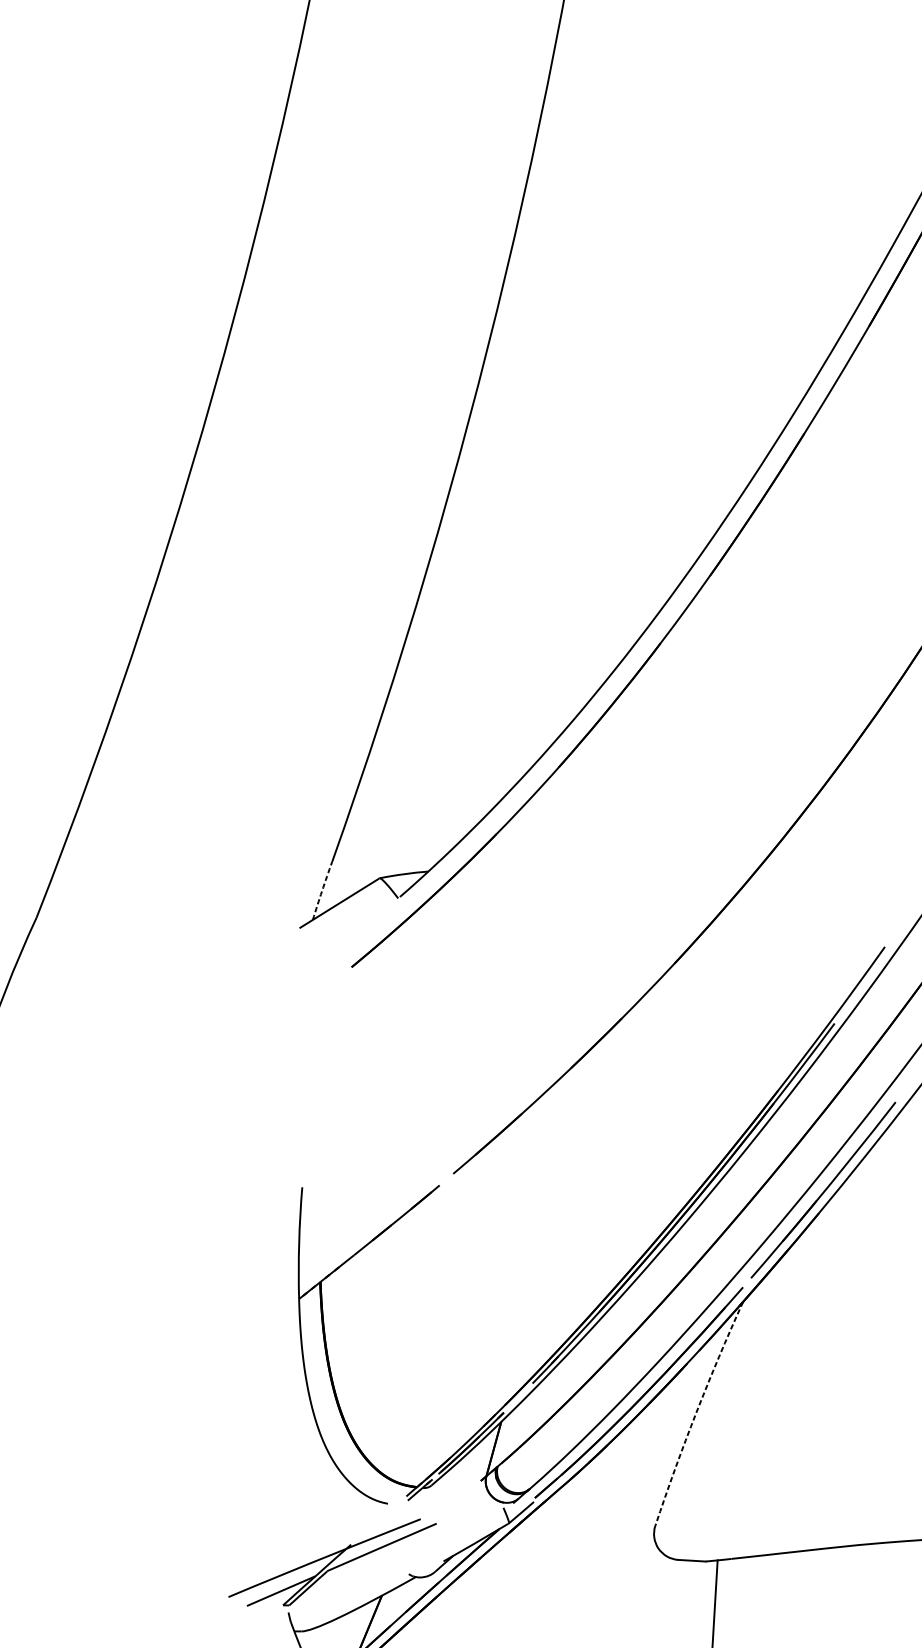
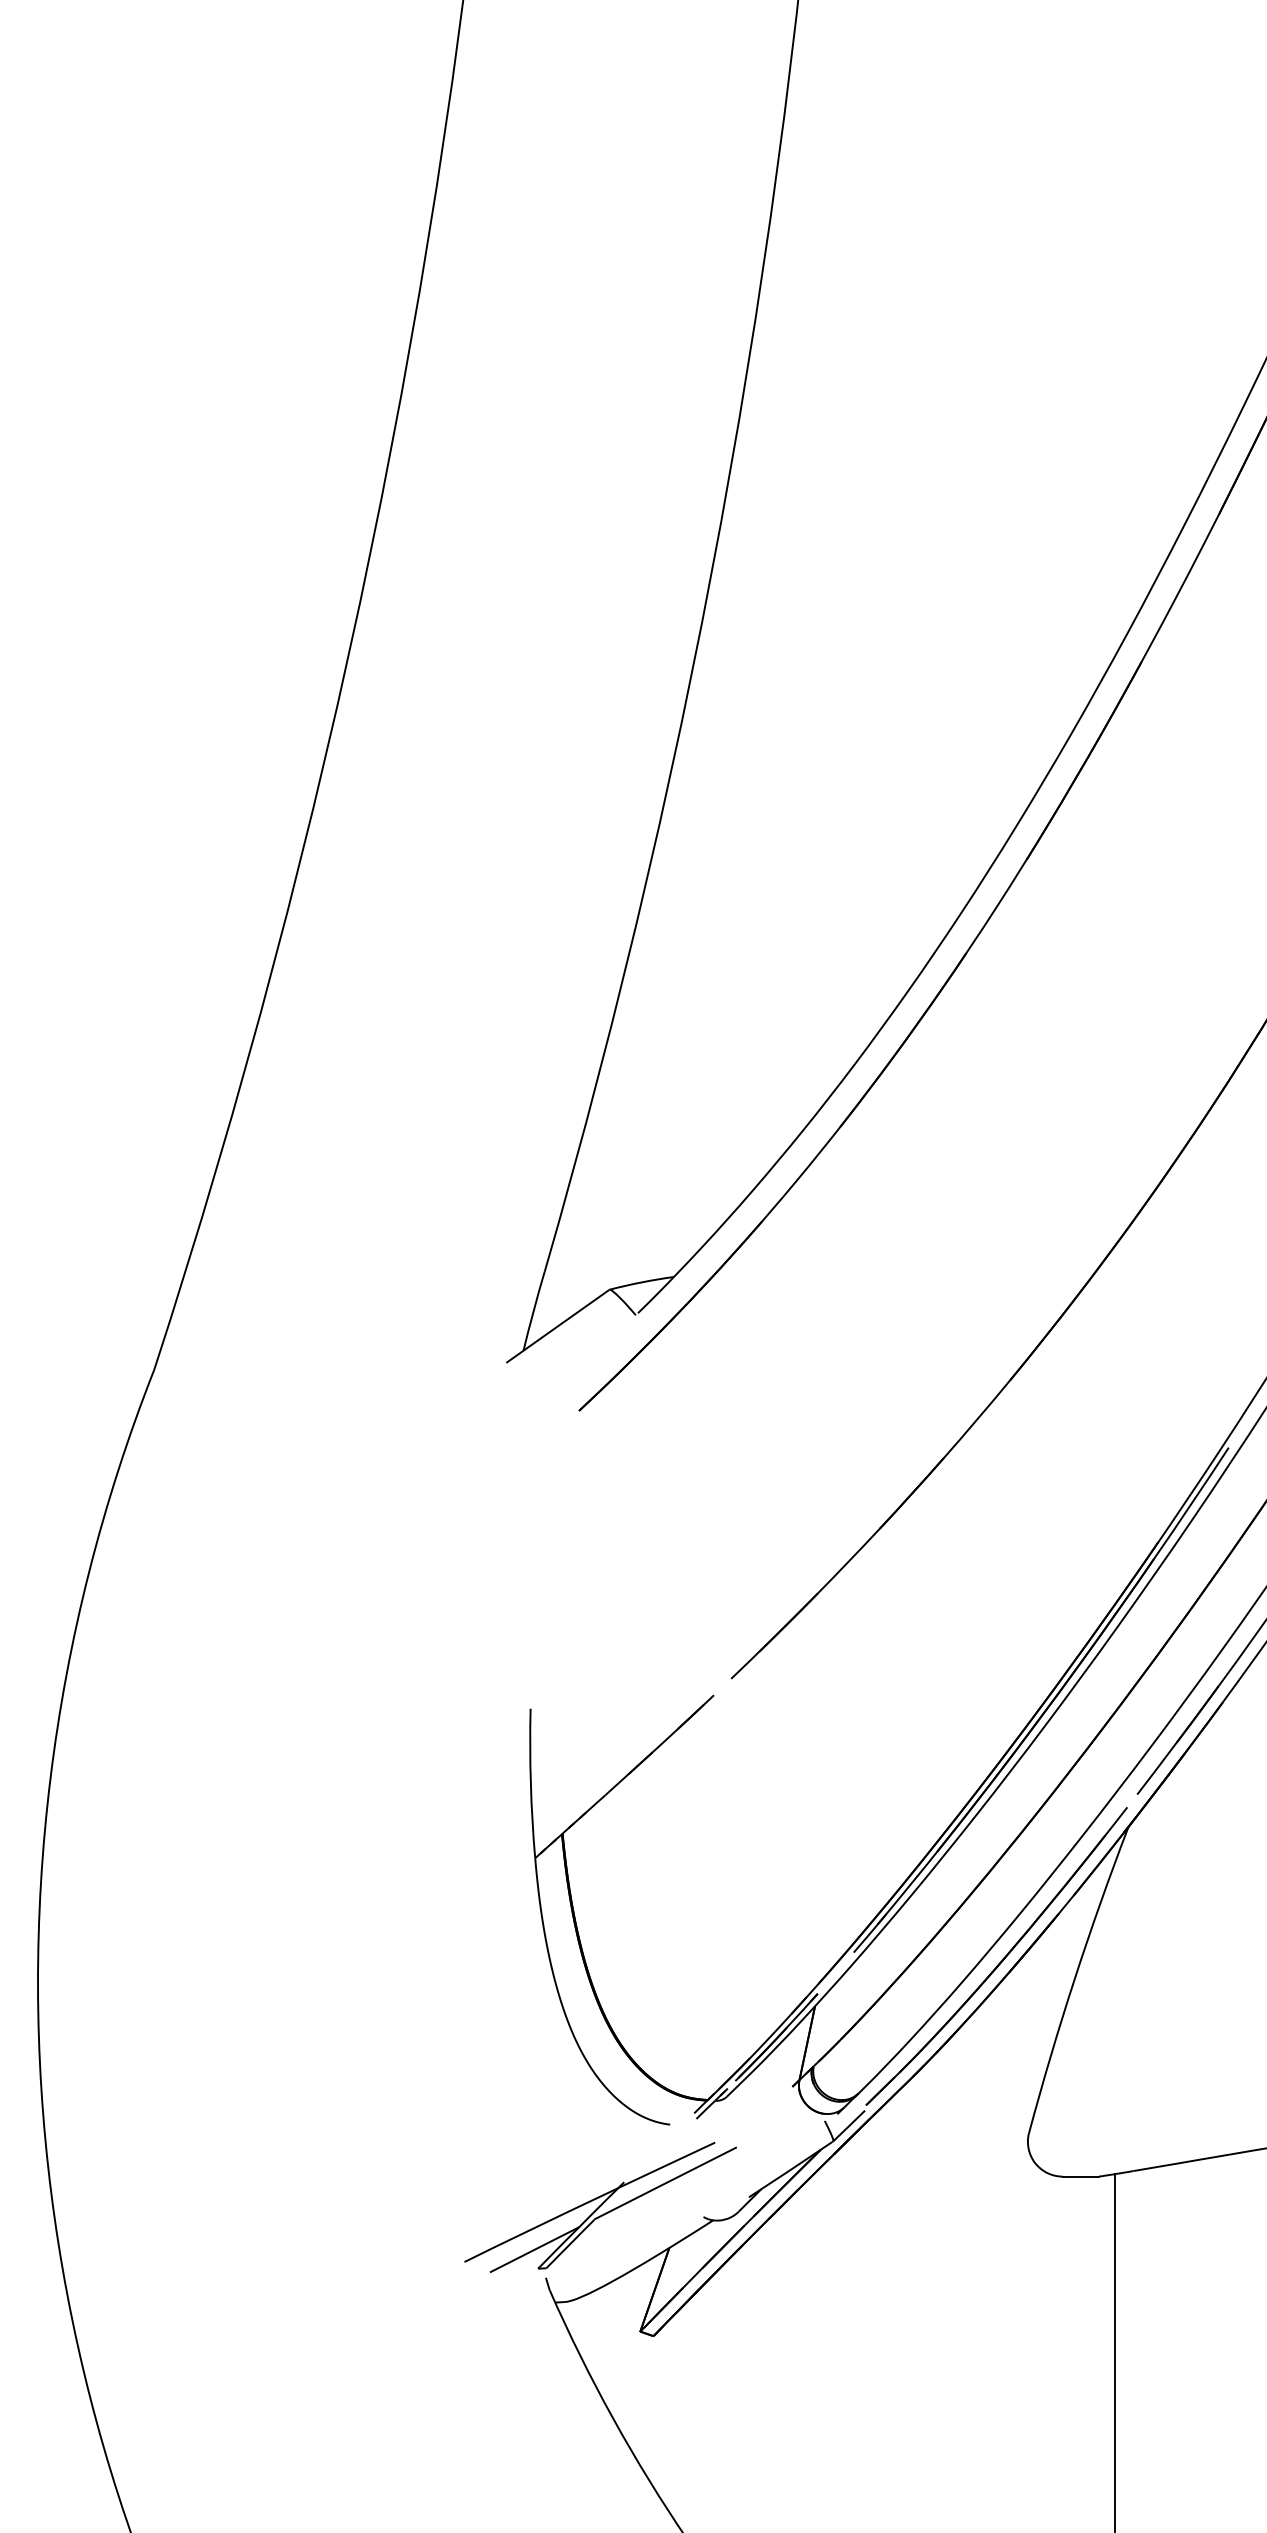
arc: (322, 891) -> (533, 1311), dashed -> solid
arc: (696, 1412) -> (1074, 1978), dashed -> solid

